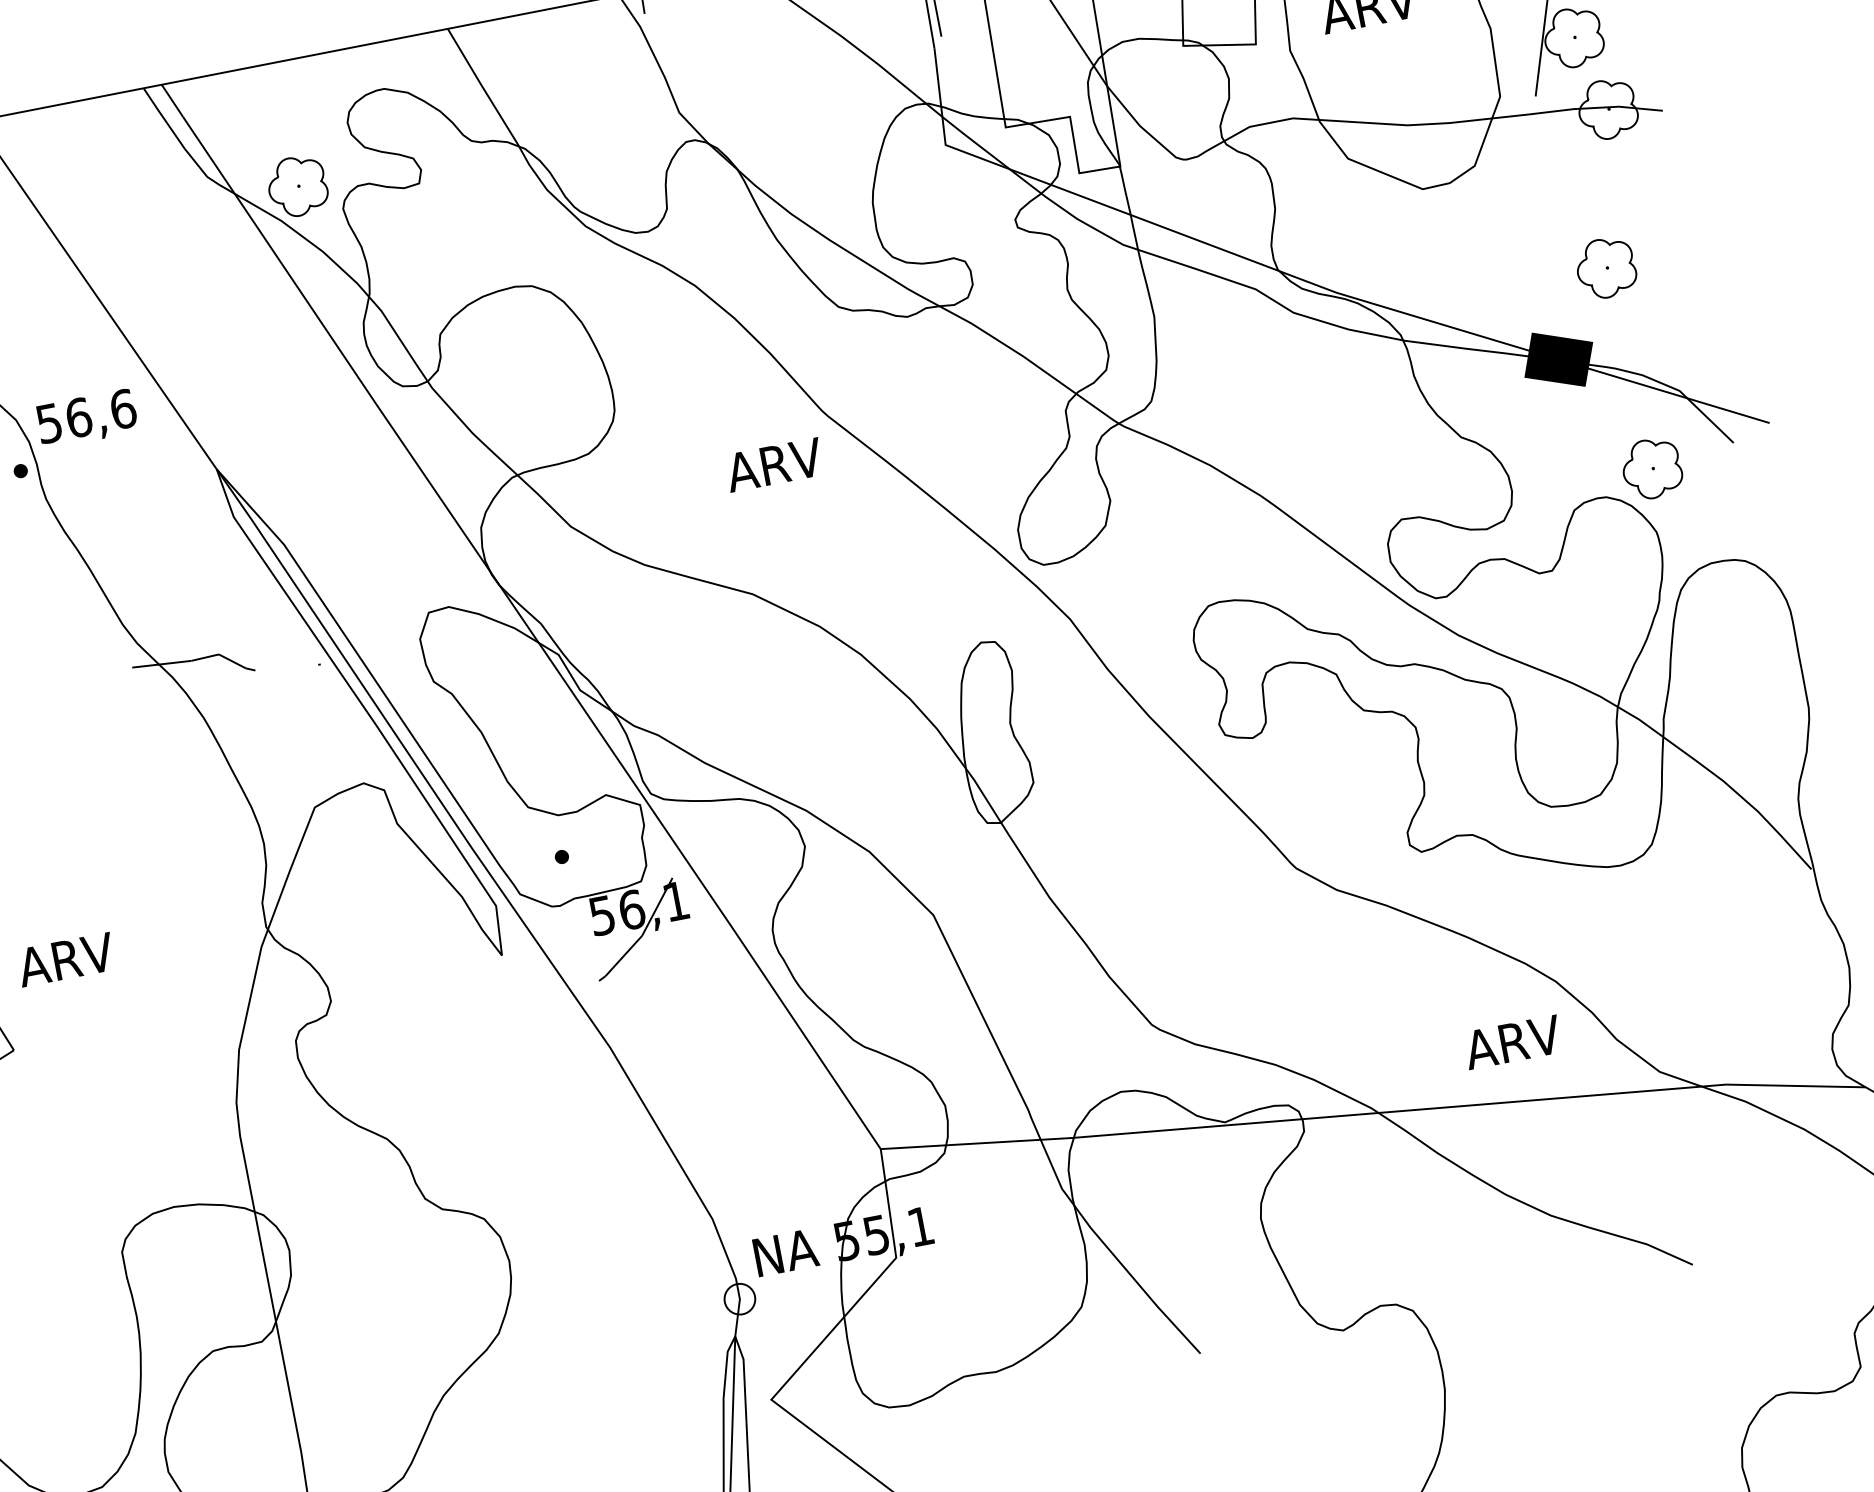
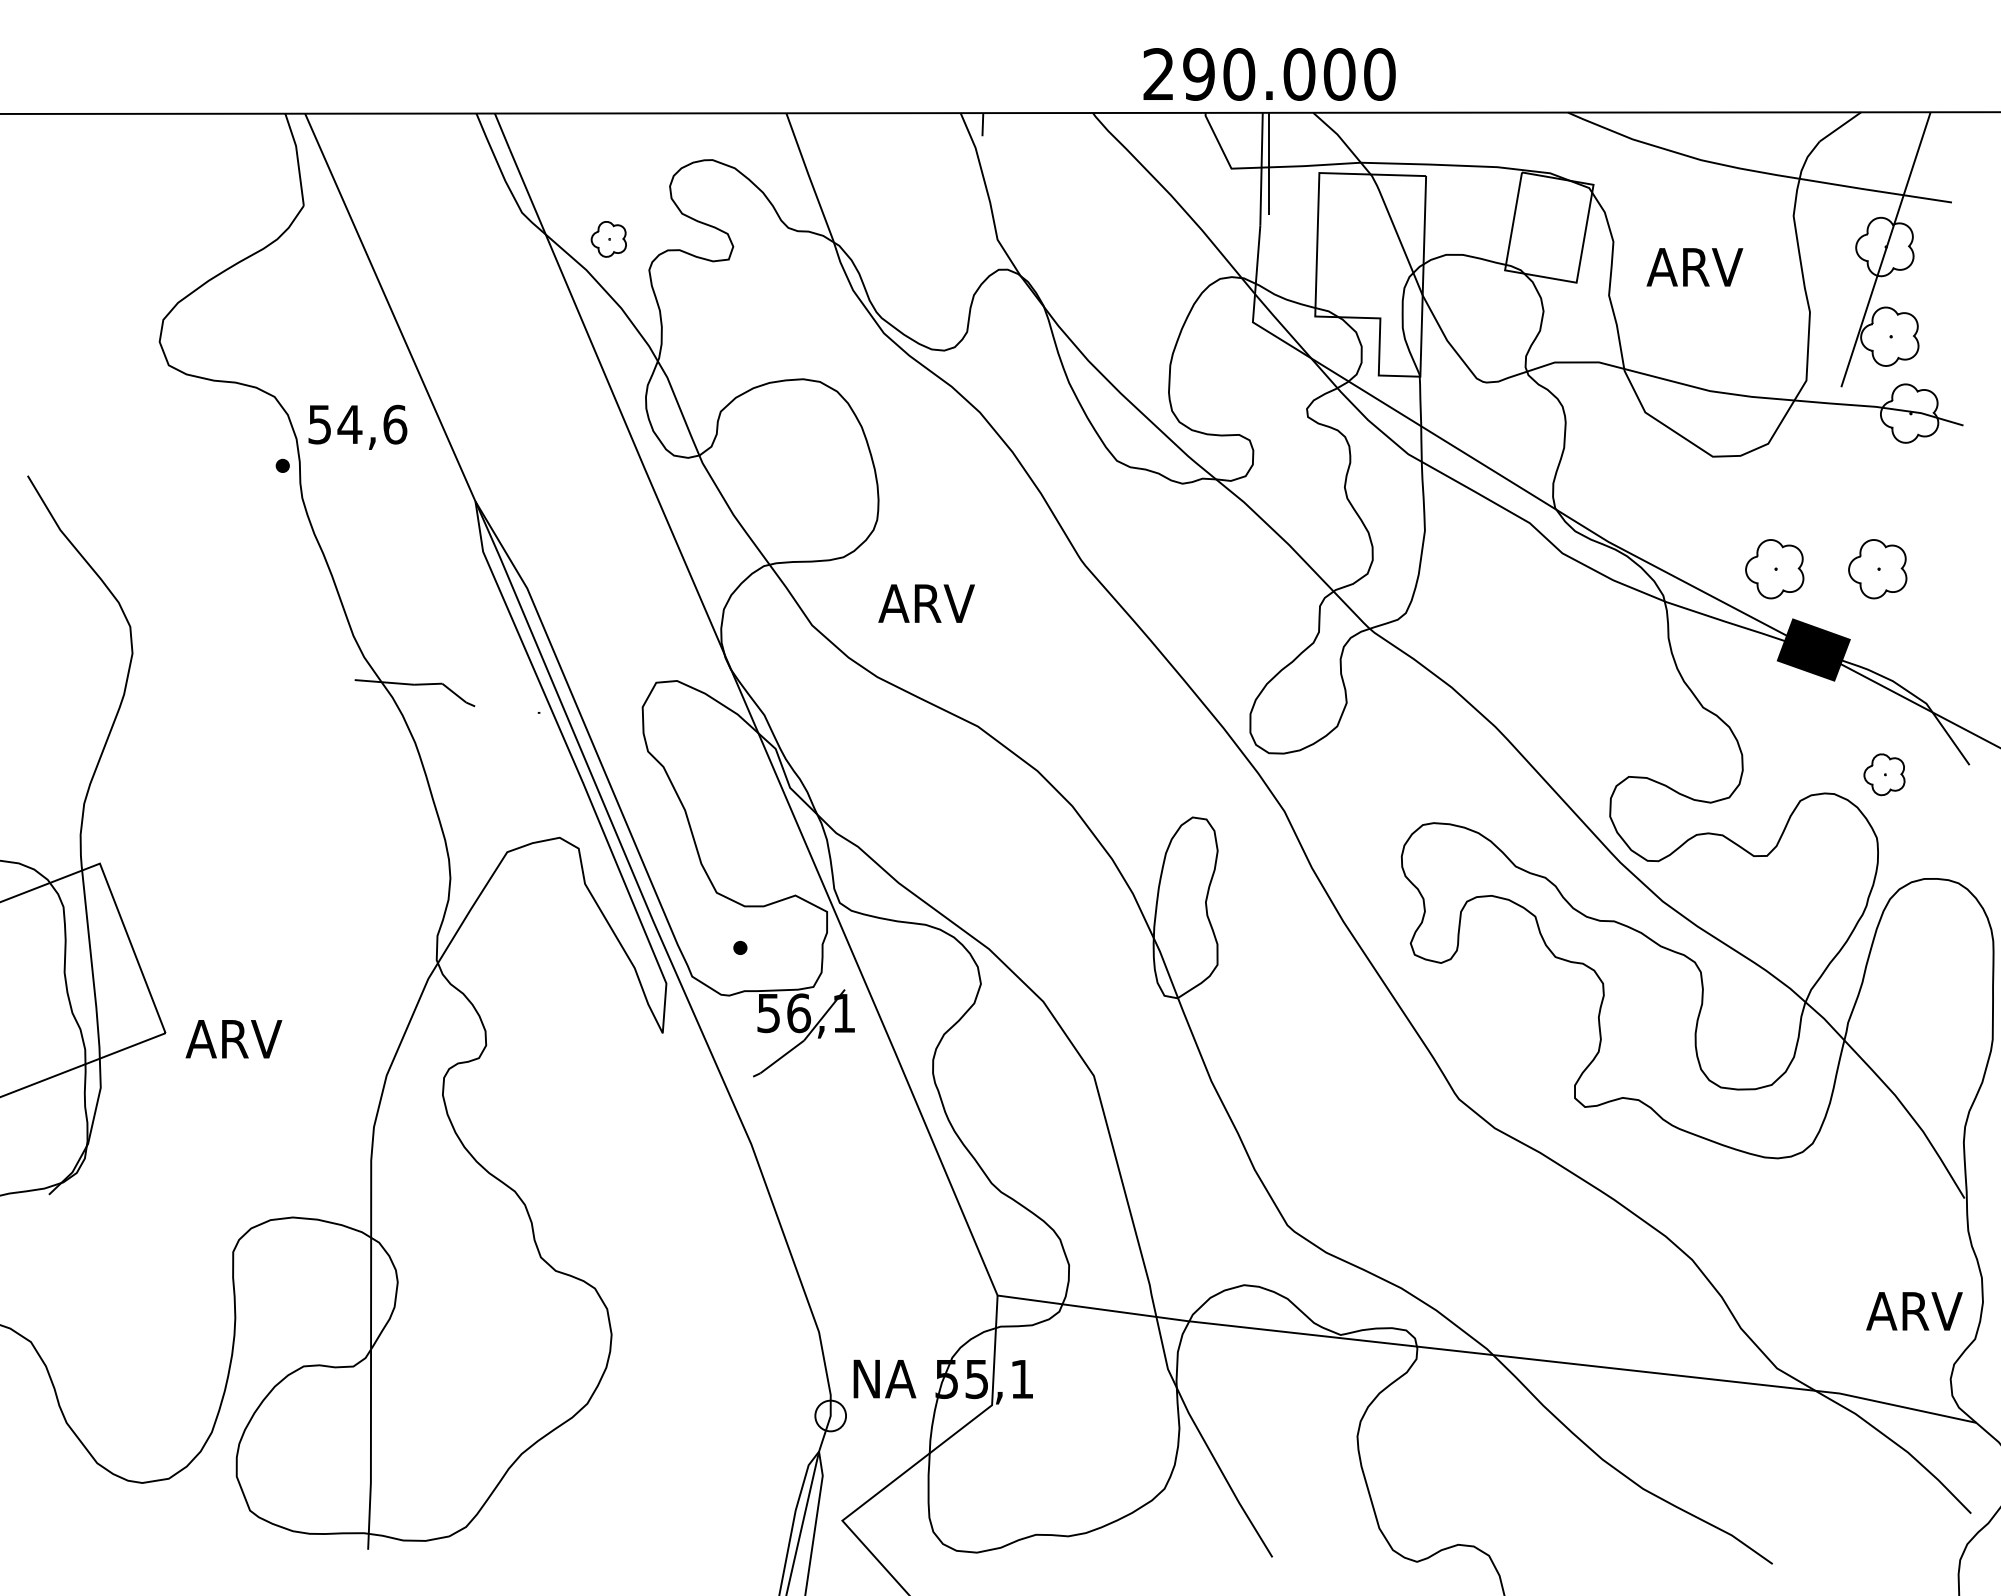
part: (297, 186) -> (608, 239), size x0.6
part: (1504, 288) -> (1774, 569), added
text: (78, 417) -> (349, 424), 56,6 -> 54,6
text: (774, 464) -> (926, 603), moved
part: (1651, 468) -> (1884, 774), size x0.7
text: (65, 960) -> (233, 1039), moved
text: (1512, 1042) -> (1914, 1311), moved

